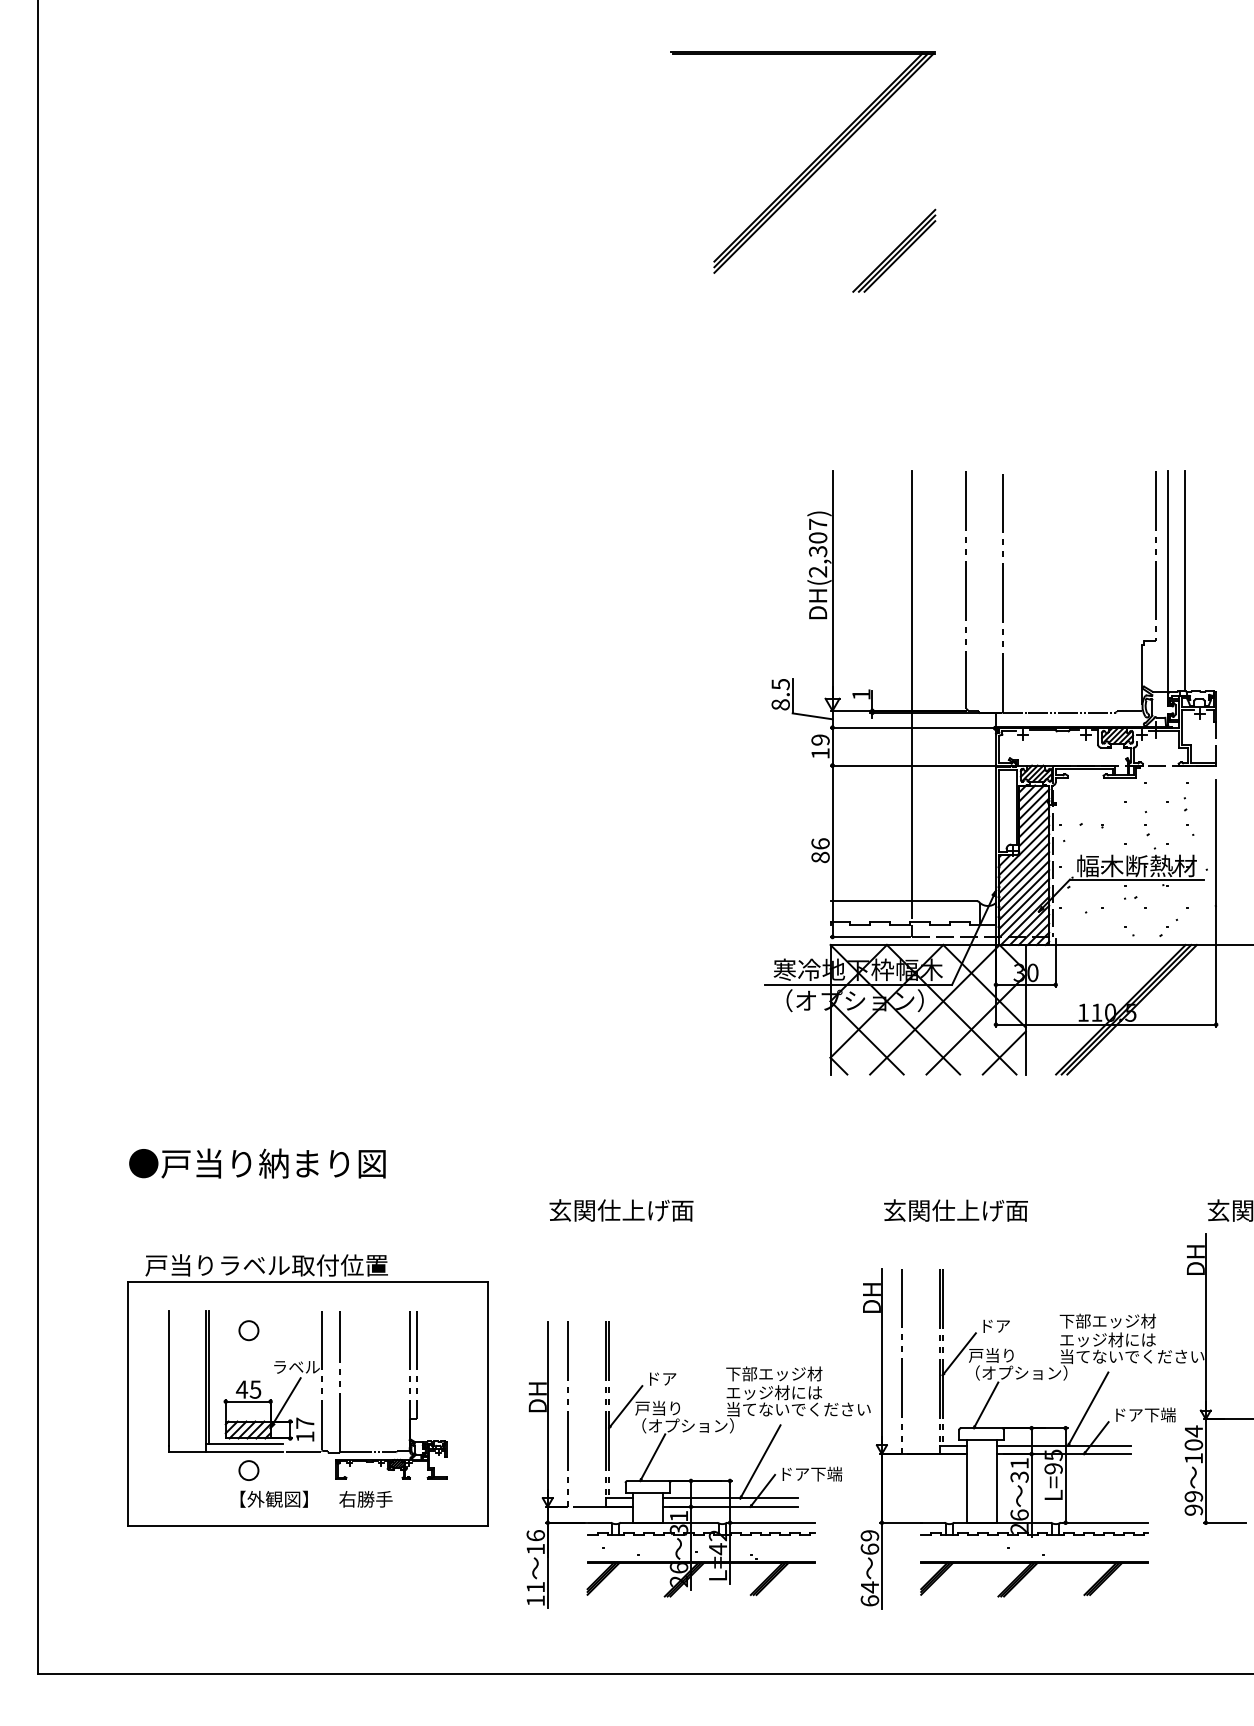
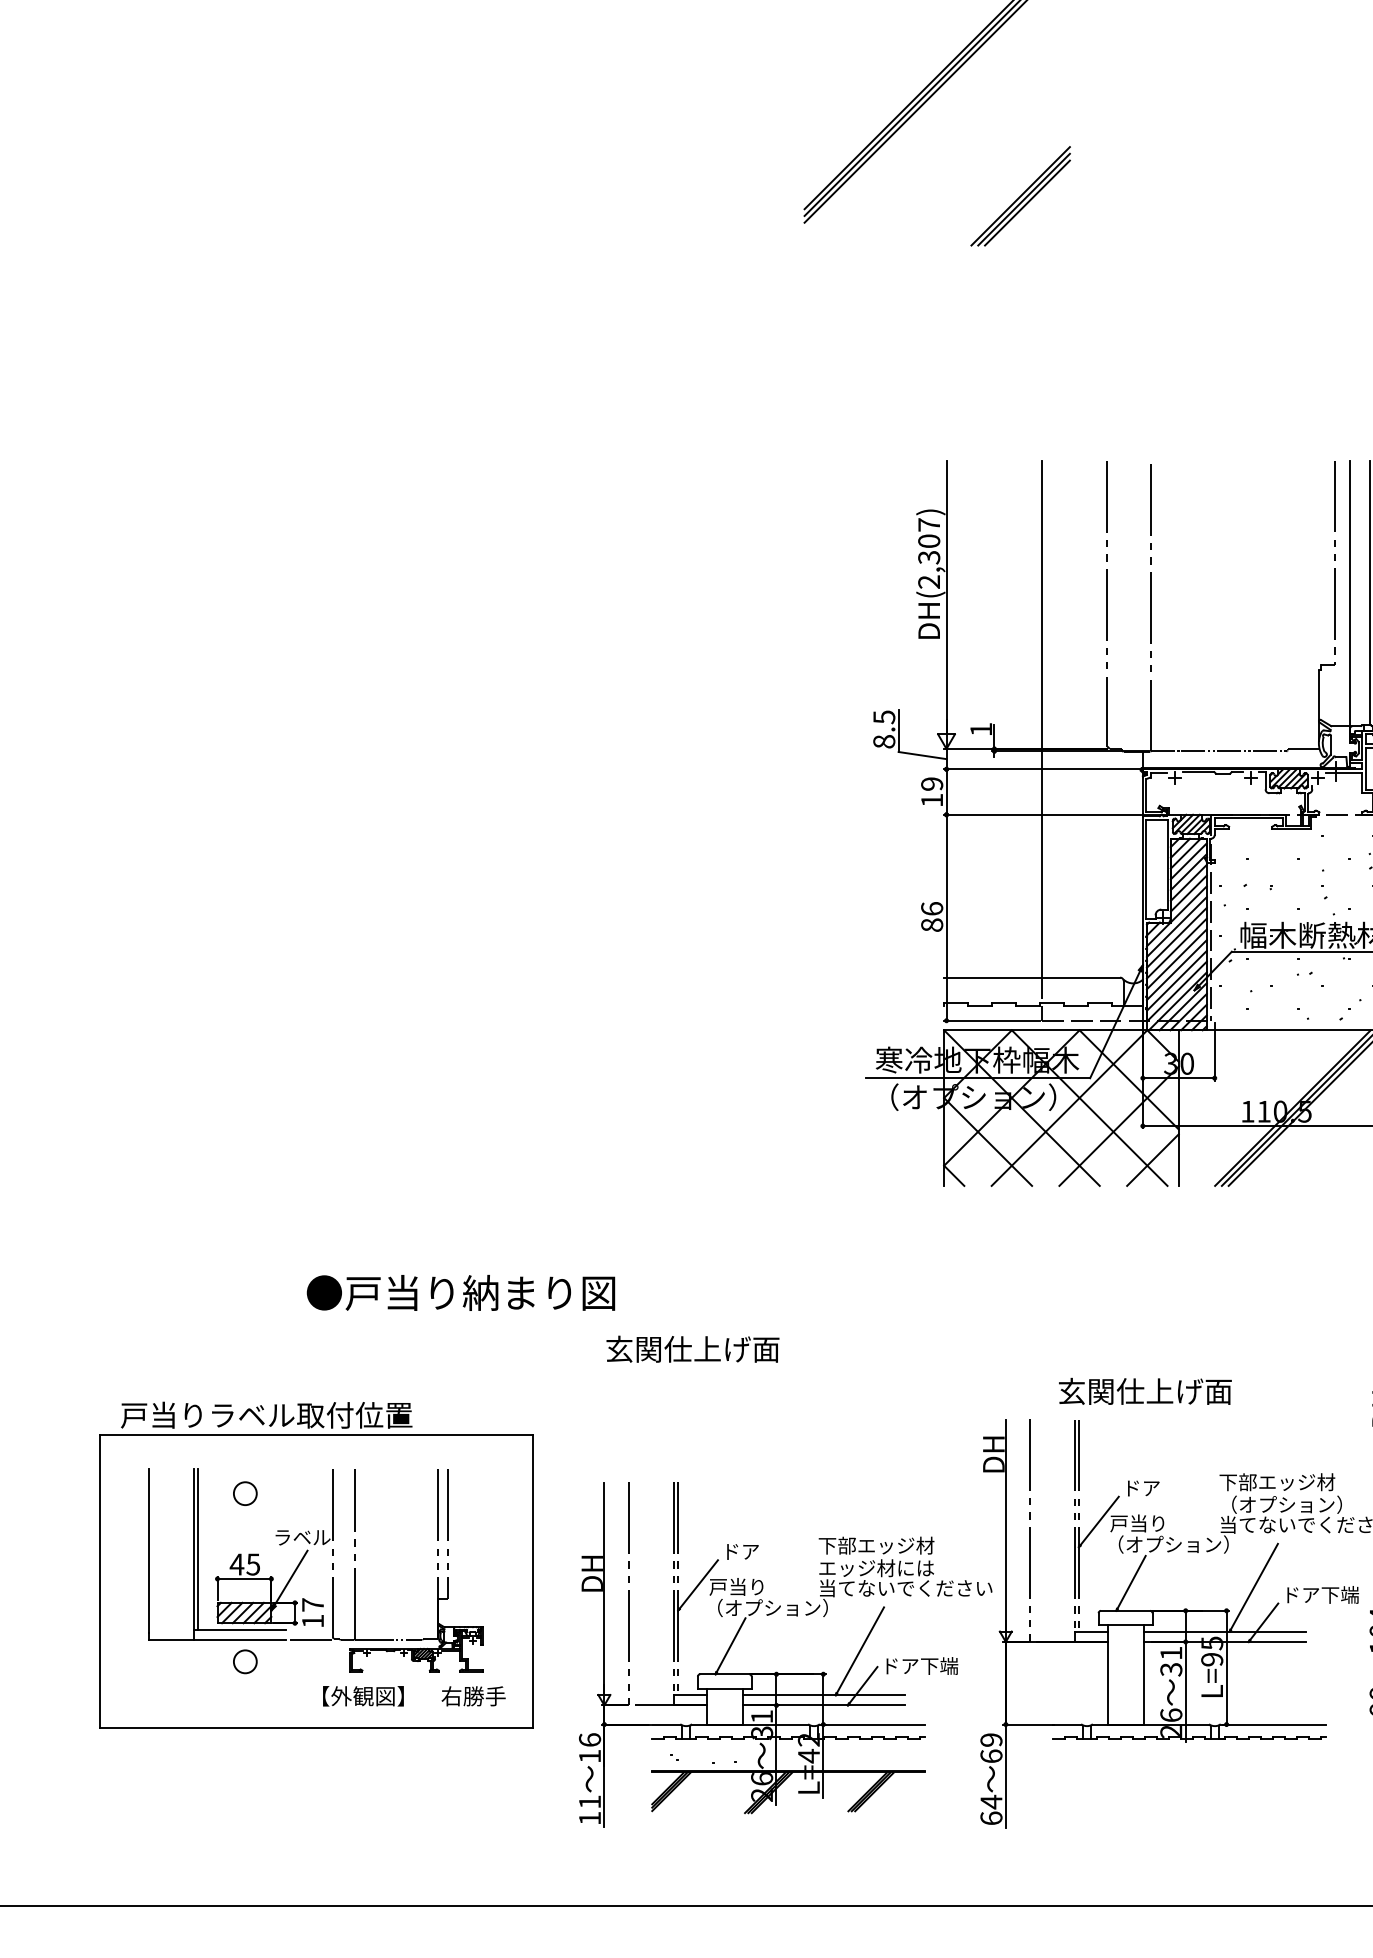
text: (257, 1163) -> (461, 1292), moved
text: (955, 1210) -> (1144, 1391), moved
text: (1110, 1339) -> (1280, 1504), エッジ材には -> （オプション）
text: (316, 1498) -> (414, 1695), moved
part: (1034, 1575) -> (1189, 1787), removed

